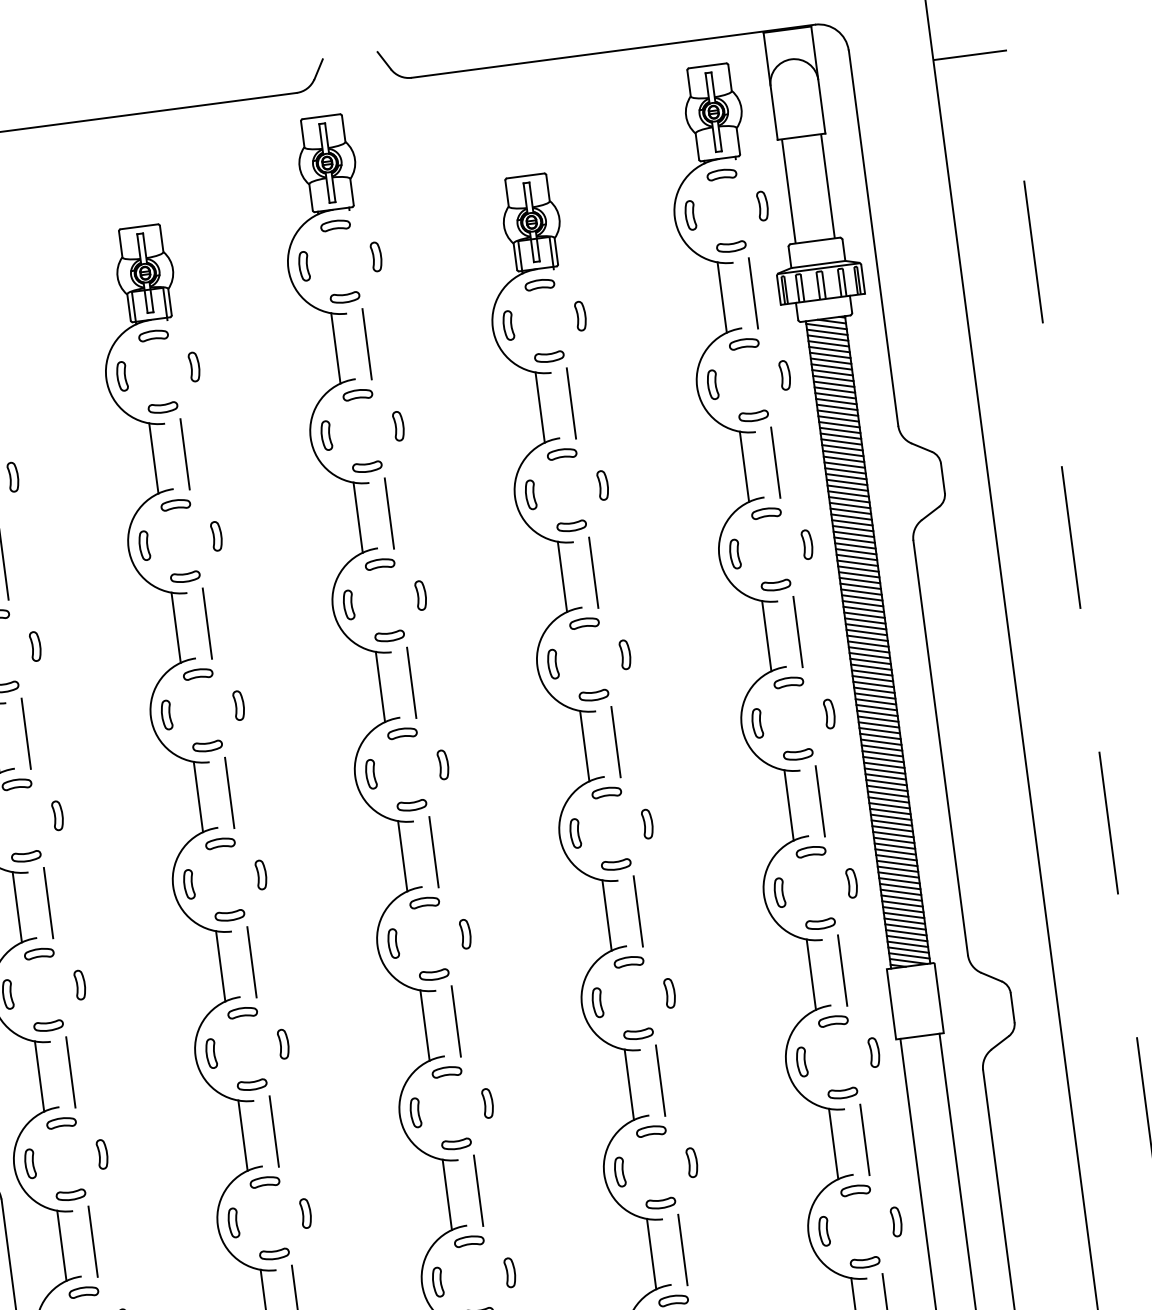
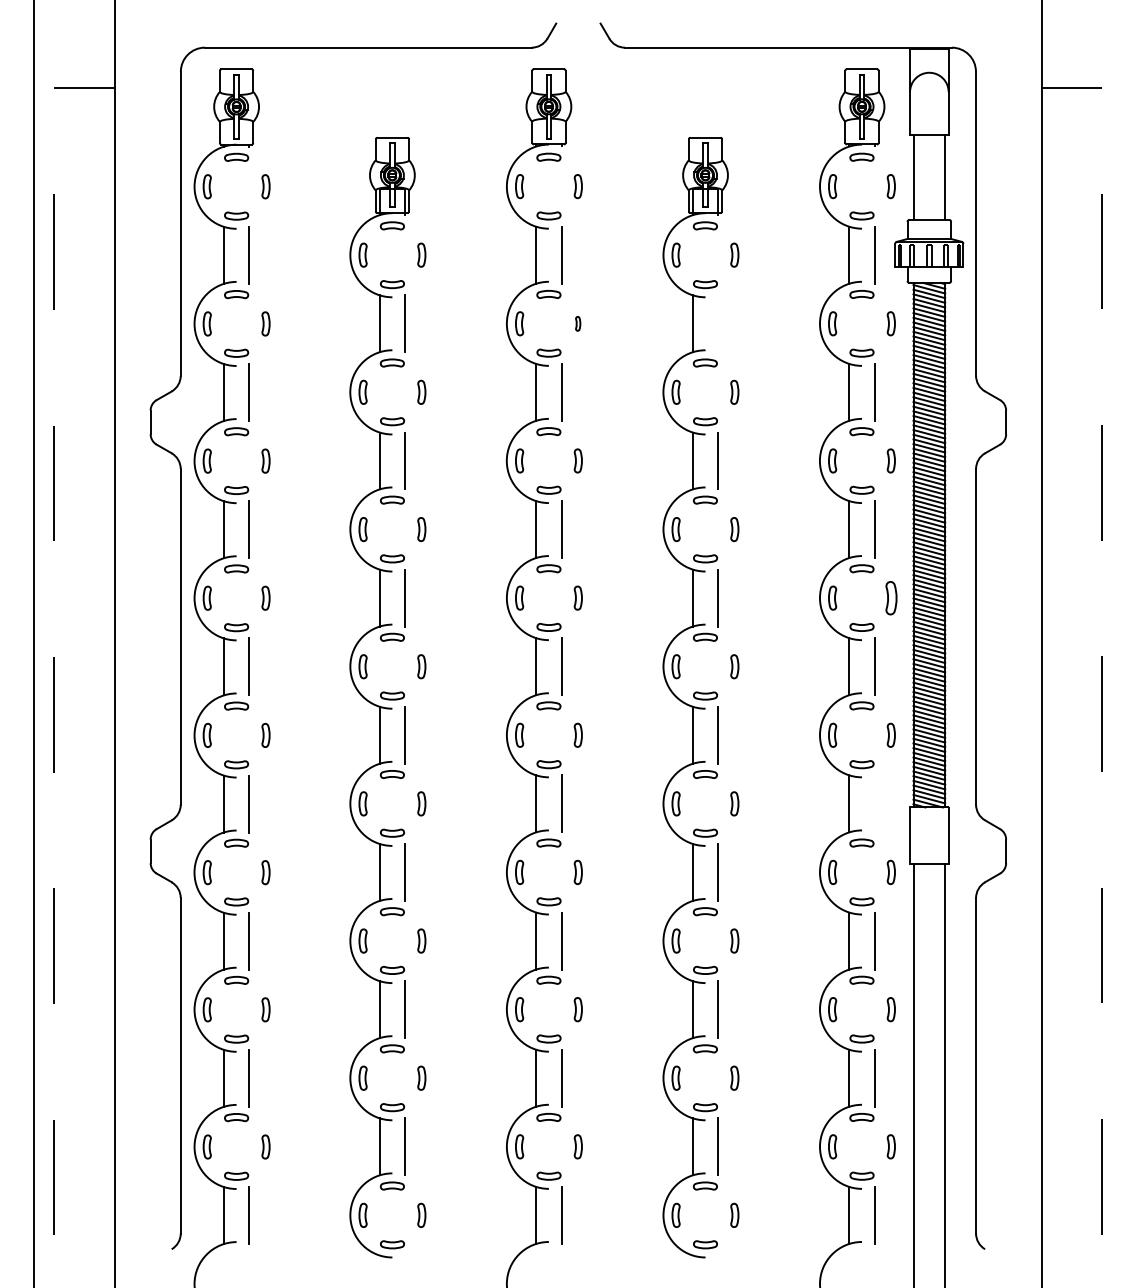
line: (571, 403) -> (718, 323), removed
part: (397, 425) -> (577, 323), size x0.6
part: (828, 713) -> (890, 597), size x1.4
line: (842, 970) -> (874, 803), removed

